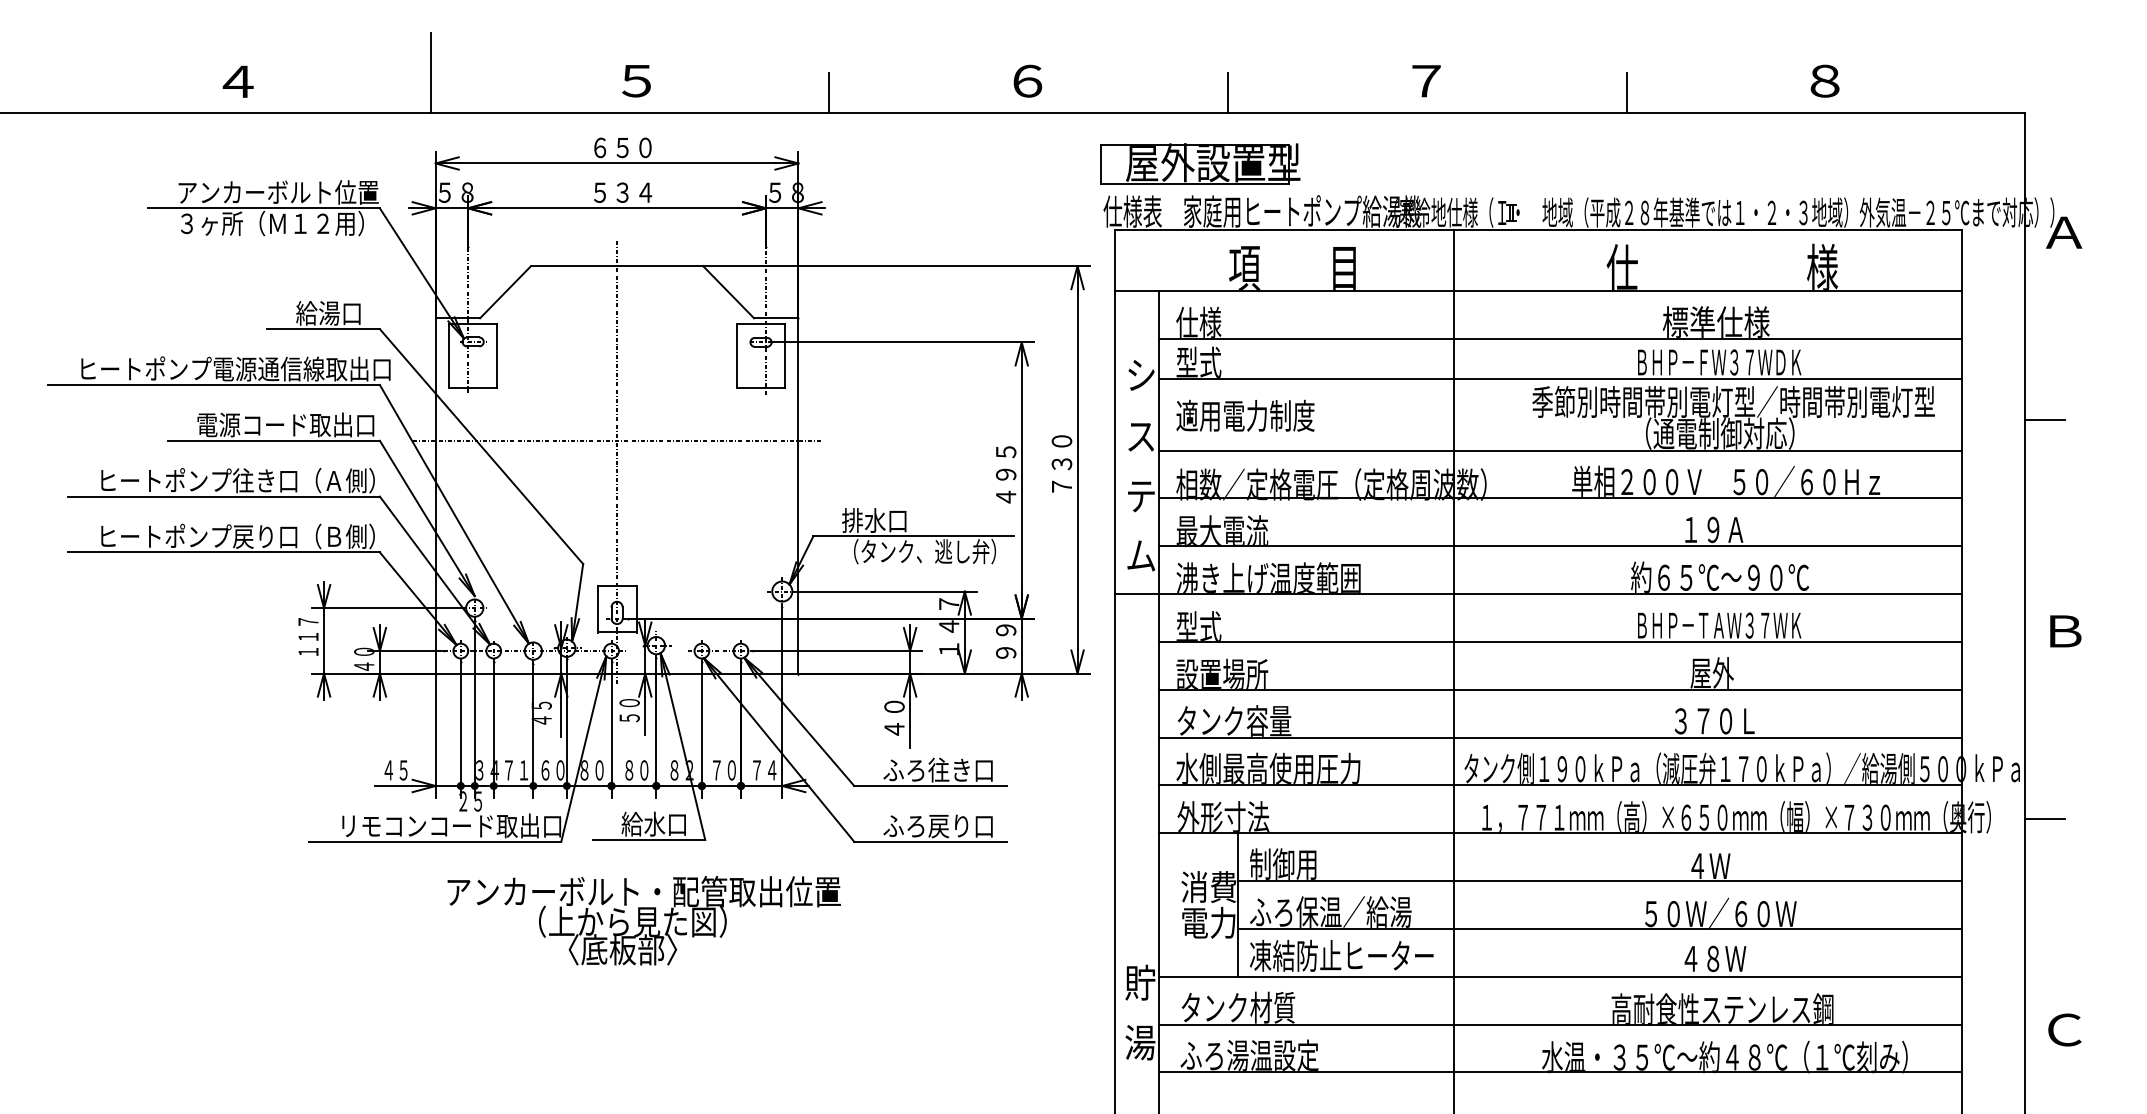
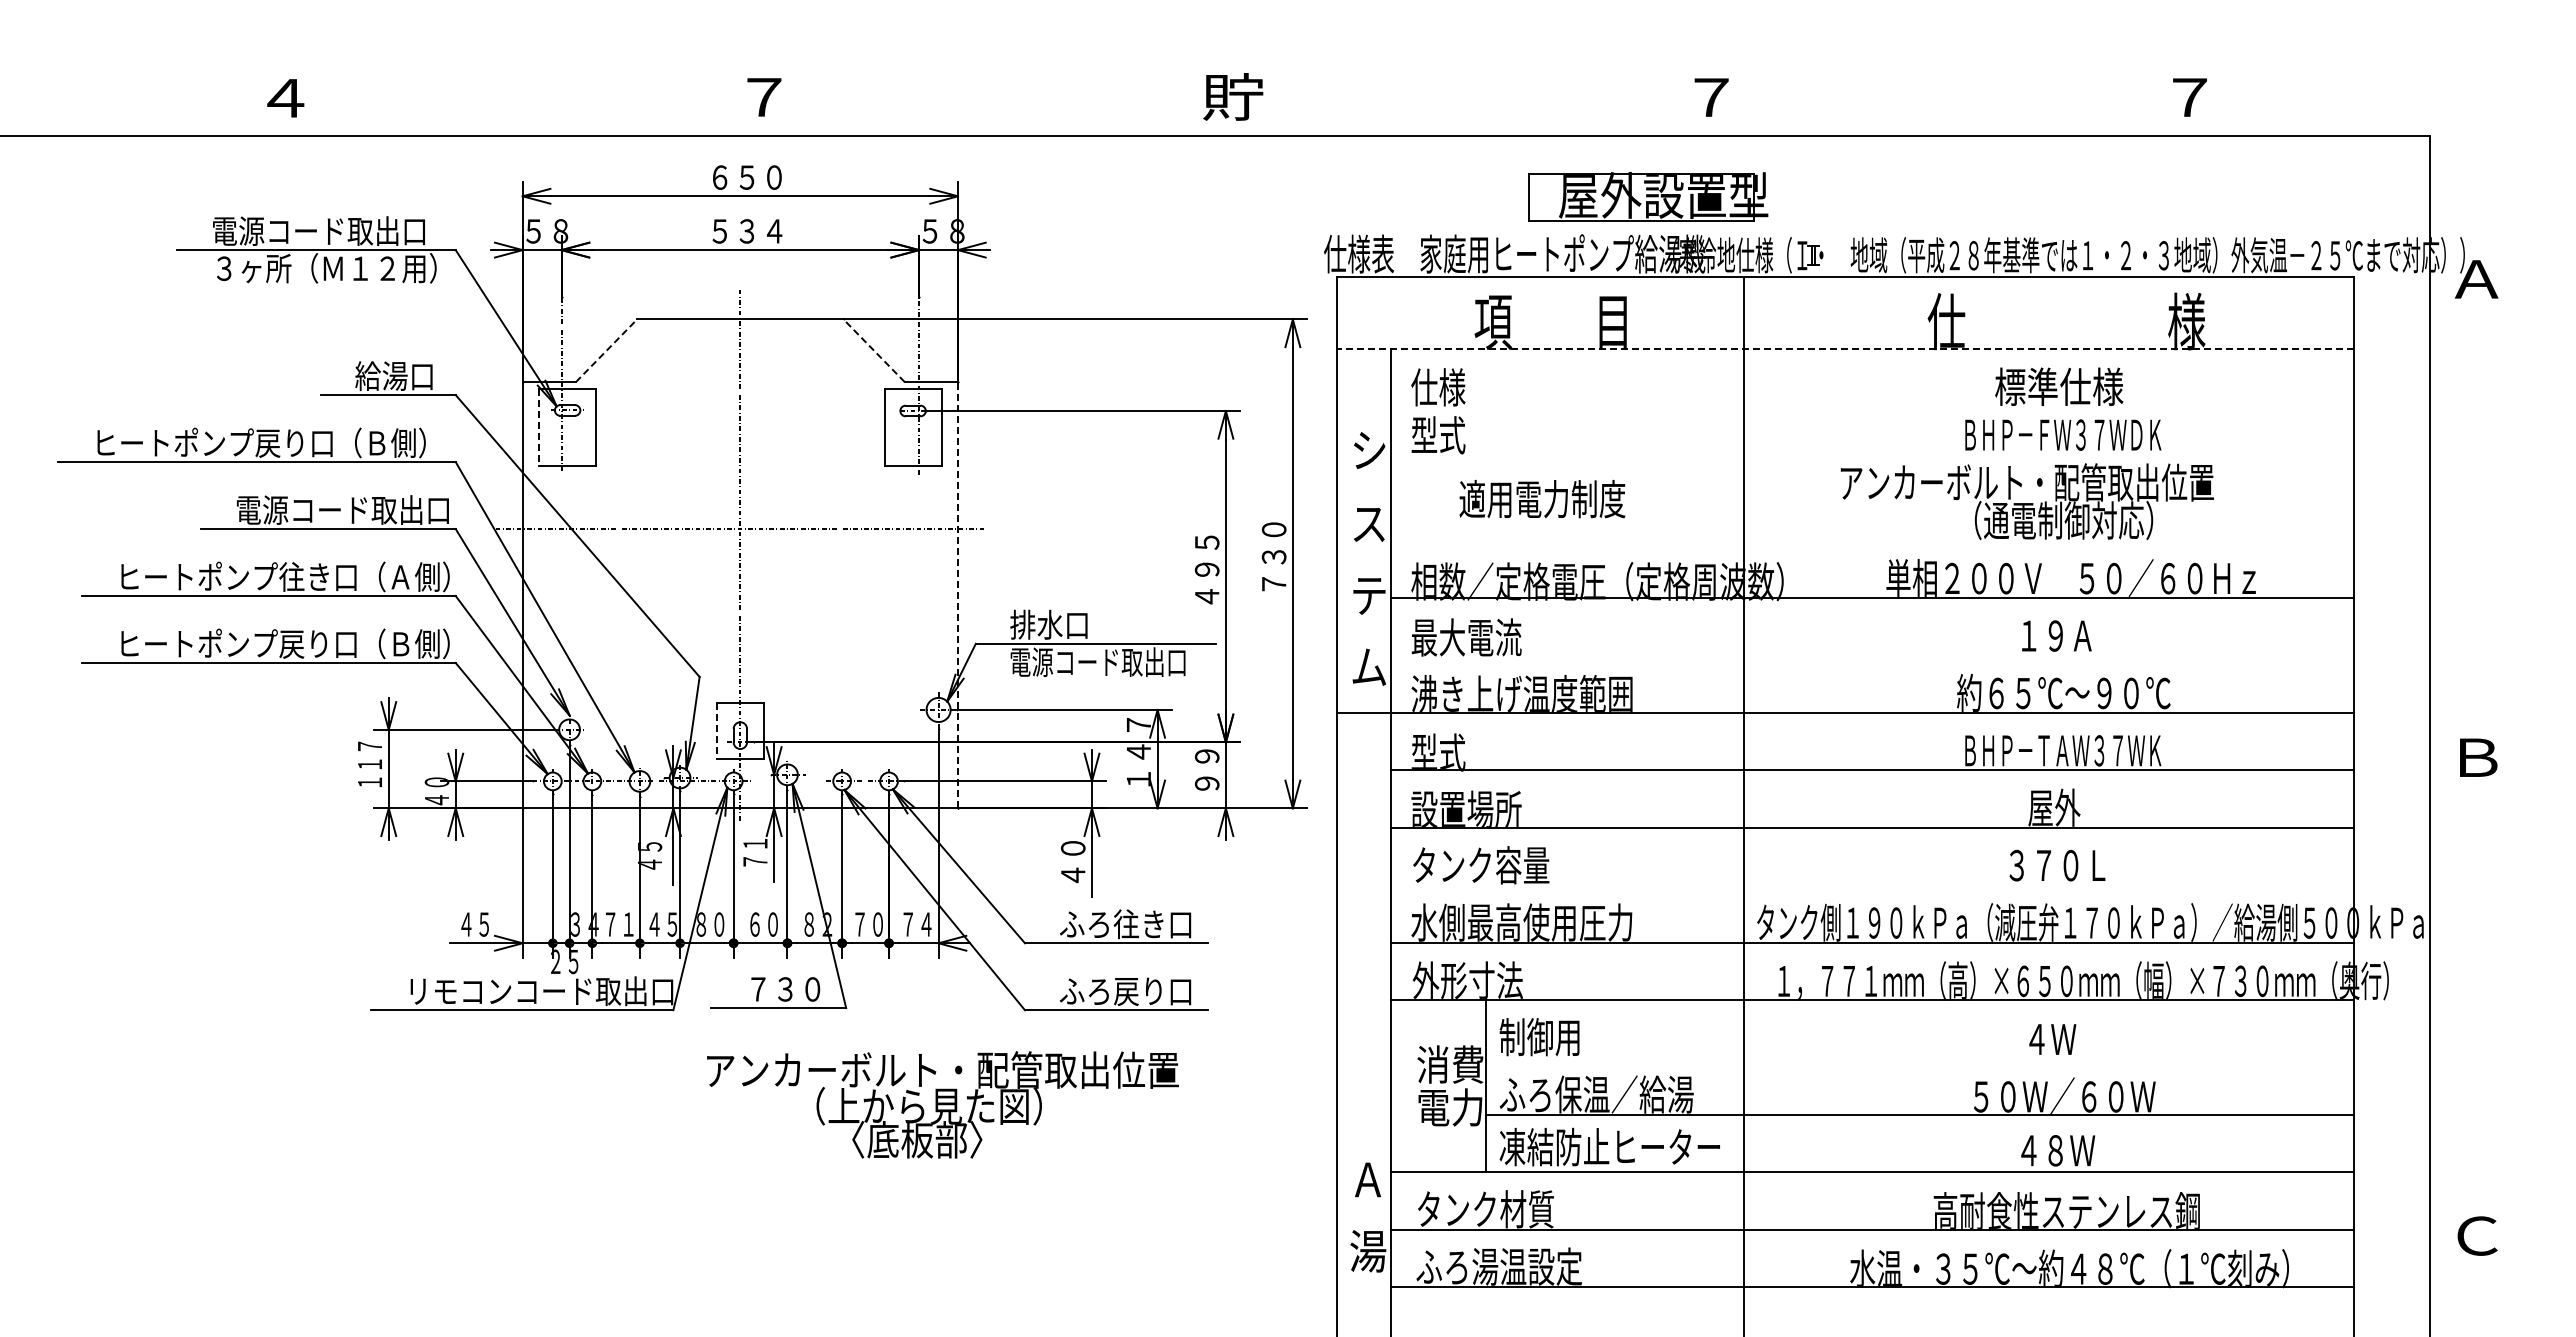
line: (430, 72) -> (516, 87), removed
text: (1028, 80) -> (1233, 96), ６ -> 貯
text: (636, 81) -> (763, 97), ５ -> ７
text: (1824, 81) -> (2189, 97), ８ -> ７
line: (828, 92) -> (994, 111), removed
line: (1228, 92) -> (1473, 111), removed
line: (1626, 92) -> (1951, 111), removed
part: (1200, 163) -> (1648, 196), moved
text: (278, 191) -> (333, 230), アンカーボルト位置 -> 電源コード取出口
line: (505, 291) -> (606, 350), solid -> dashed
line: (728, 291) -> (874, 350), solid -> dashed
line: (1538, 291) -> (1845, 349), solid -> dashed
line: (1560, 338) -> (1872, 406), removed
line: (449, 356) -> (539, 427), solid -> dashed
text: (301, 368) -> (361, 442), ヒートポンプ電源通信線取出口 -> ヒートポンプ戻り口（Ｂ側）
line: (1560, 378) -> (1872, 454), removed
text: (1733, 401) -> (2079, 482), 季節別時間帯別電灯型／時間帯別電灯型 -> アンカーボルト・配管取出位置
text: (1245, 416) -> (1542, 499), moved
line: (2044, 420) -> (2453, 504), removed
line: (1560, 450) -> (1872, 540), removed
line: (798, 495) -> (958, 594), solid -> dashed
line: (1560, 546) -> (1872, 655), removed
text: (918, 551) -> (1102, 661), （タンク、逃し弁） -> 電源コード取出口
line: (597, 609) -> (716, 731), solid -> dashed
text: (629, 710) -> (755, 852), ５０ -> ７１
line: (1560, 737) -> (1872, 885), removed
text: (553, 770) -> (663, 924), ６０ -> ４５
text: (628, 770) -> (754, 924), ８０ -> ６０
line: (2044, 818) -> (2453, 982), removed
text: (653, 824) -> (783, 989), 給水口 -> ７３０
line: (1599, 881) -> (1919, 1057), removed
text: (643, 920) -> (942, 1104), moved
text: (1140, 982) -> (1368, 1178), 貯 -> Ａ

